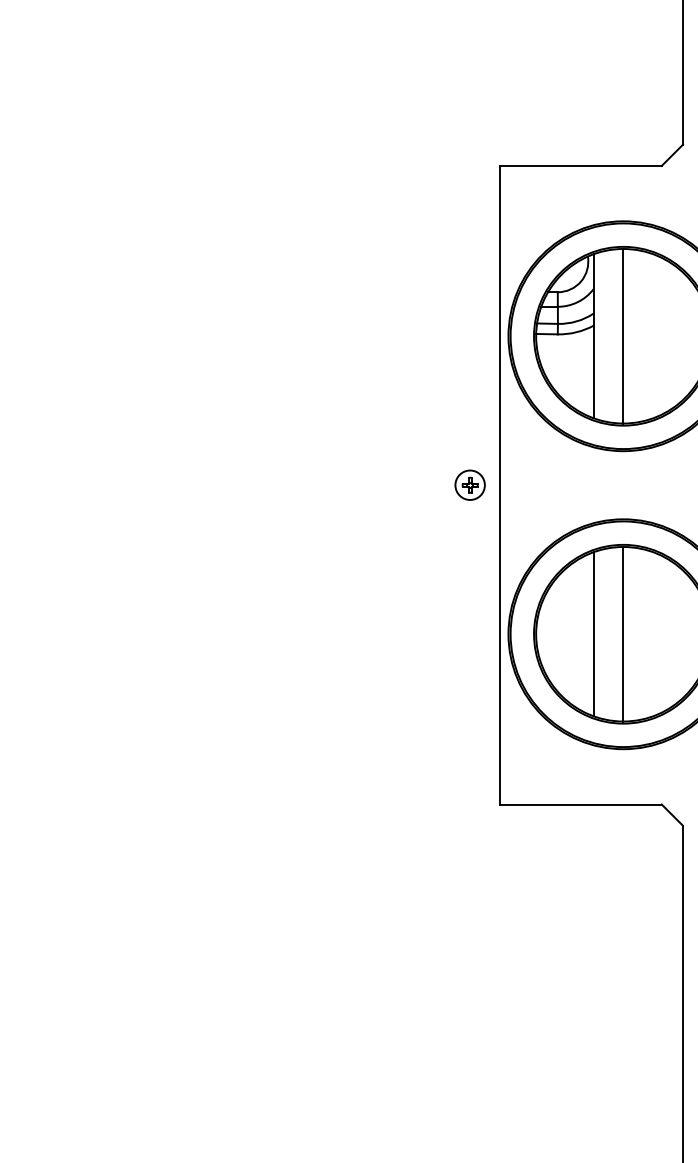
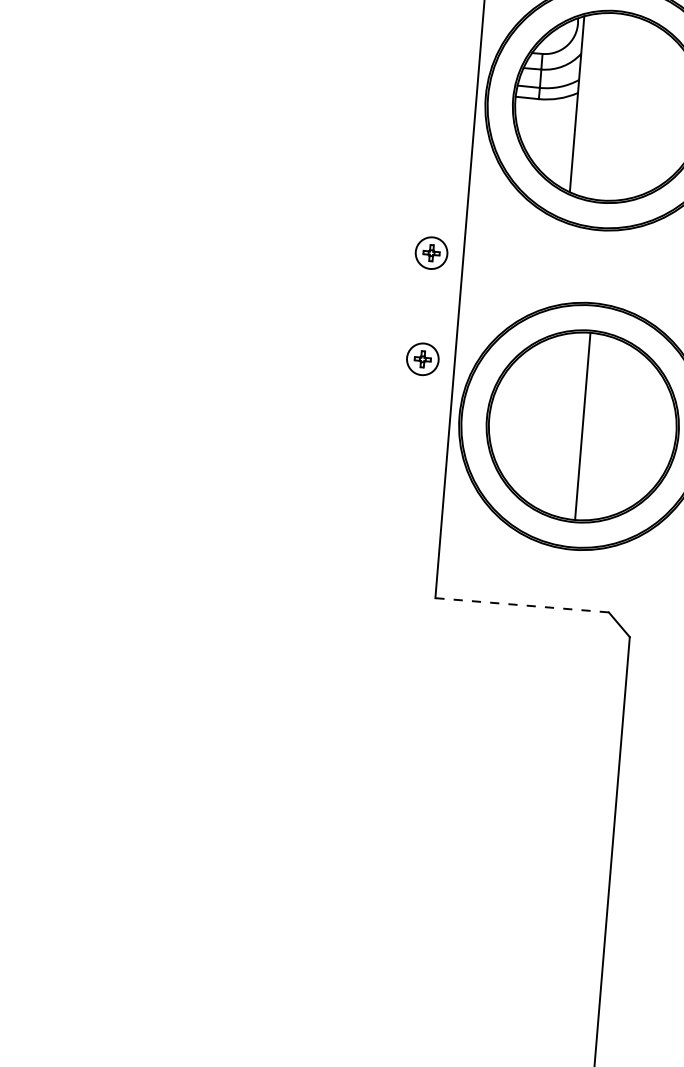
line: (623, 336) -> (609, 107), removed
part: (469, 583) -> (422, 358), added
line: (593, 634) -> (550, 424), removed
line: (580, 804) -> (521, 605), solid -> dashed

